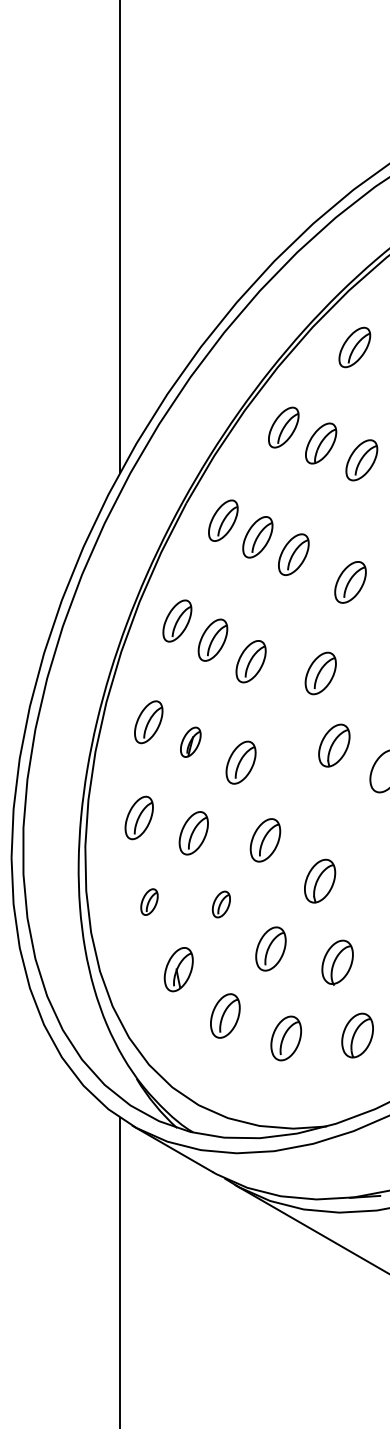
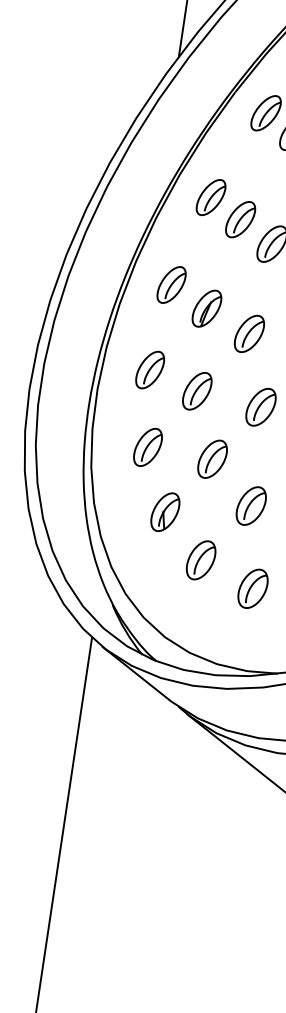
part: (190, 742) -> (206, 308), size x1.43
part: (149, 901) -> (148, 446), size x1.67
part: (221, 904) -> (212, 459), size x1.67

